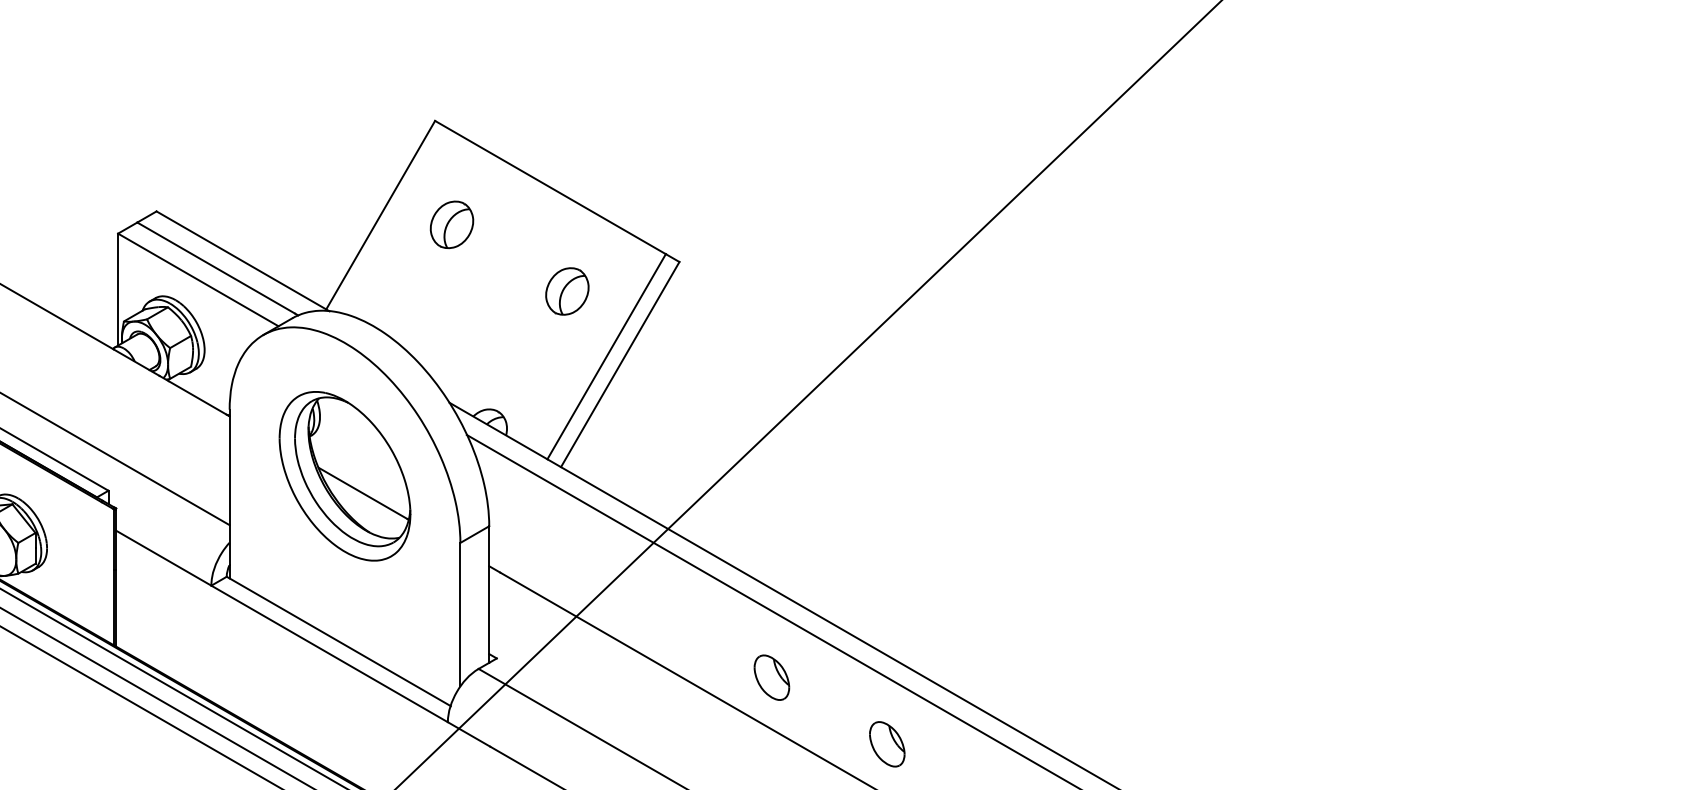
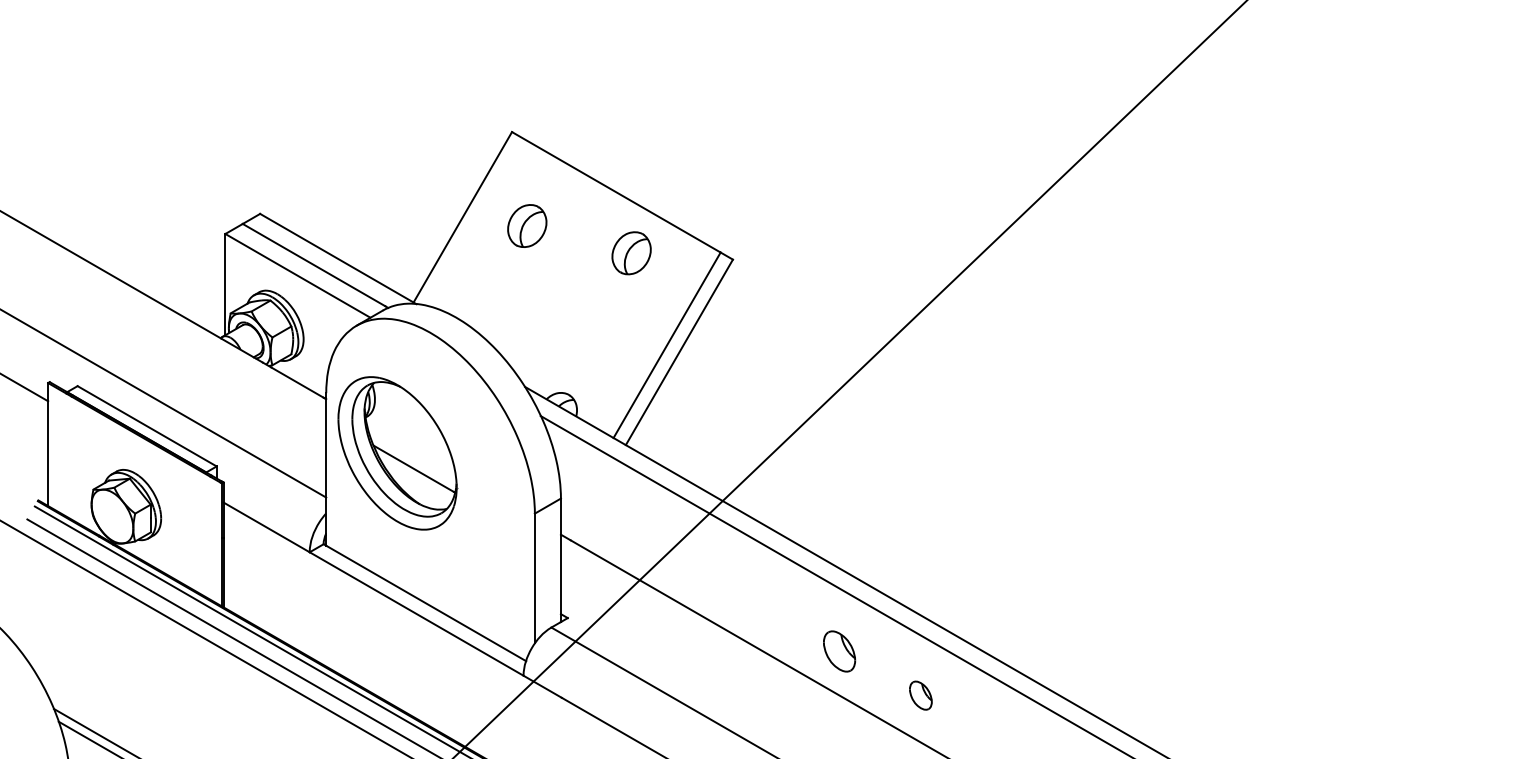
part: (567, 291) -> (631, 253), moved
part: (344, 476) -> (397, 453), moved
part: (771, 677) -> (839, 651), moved
part: (886, 744) -> (920, 695), size x0.7

